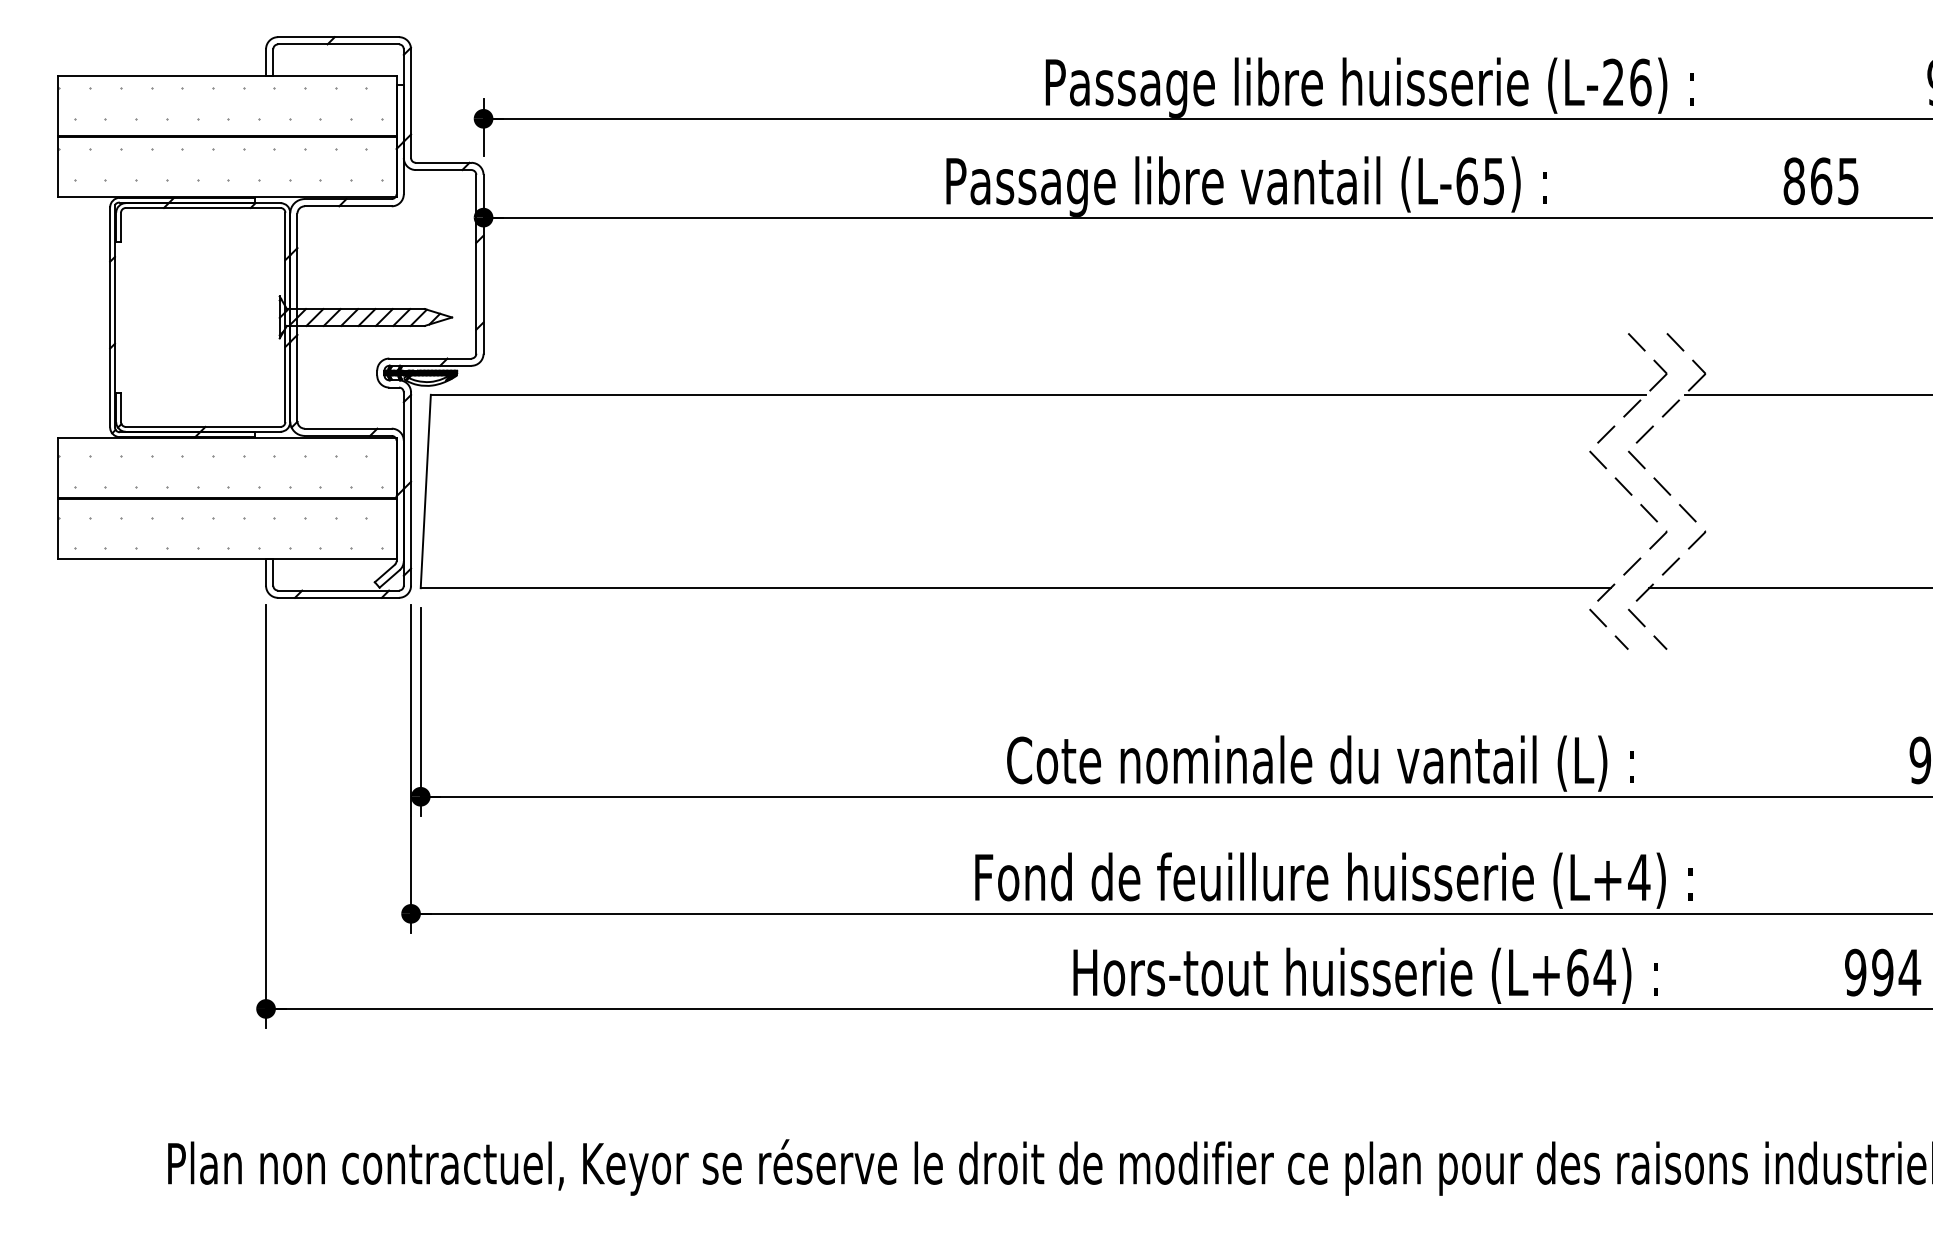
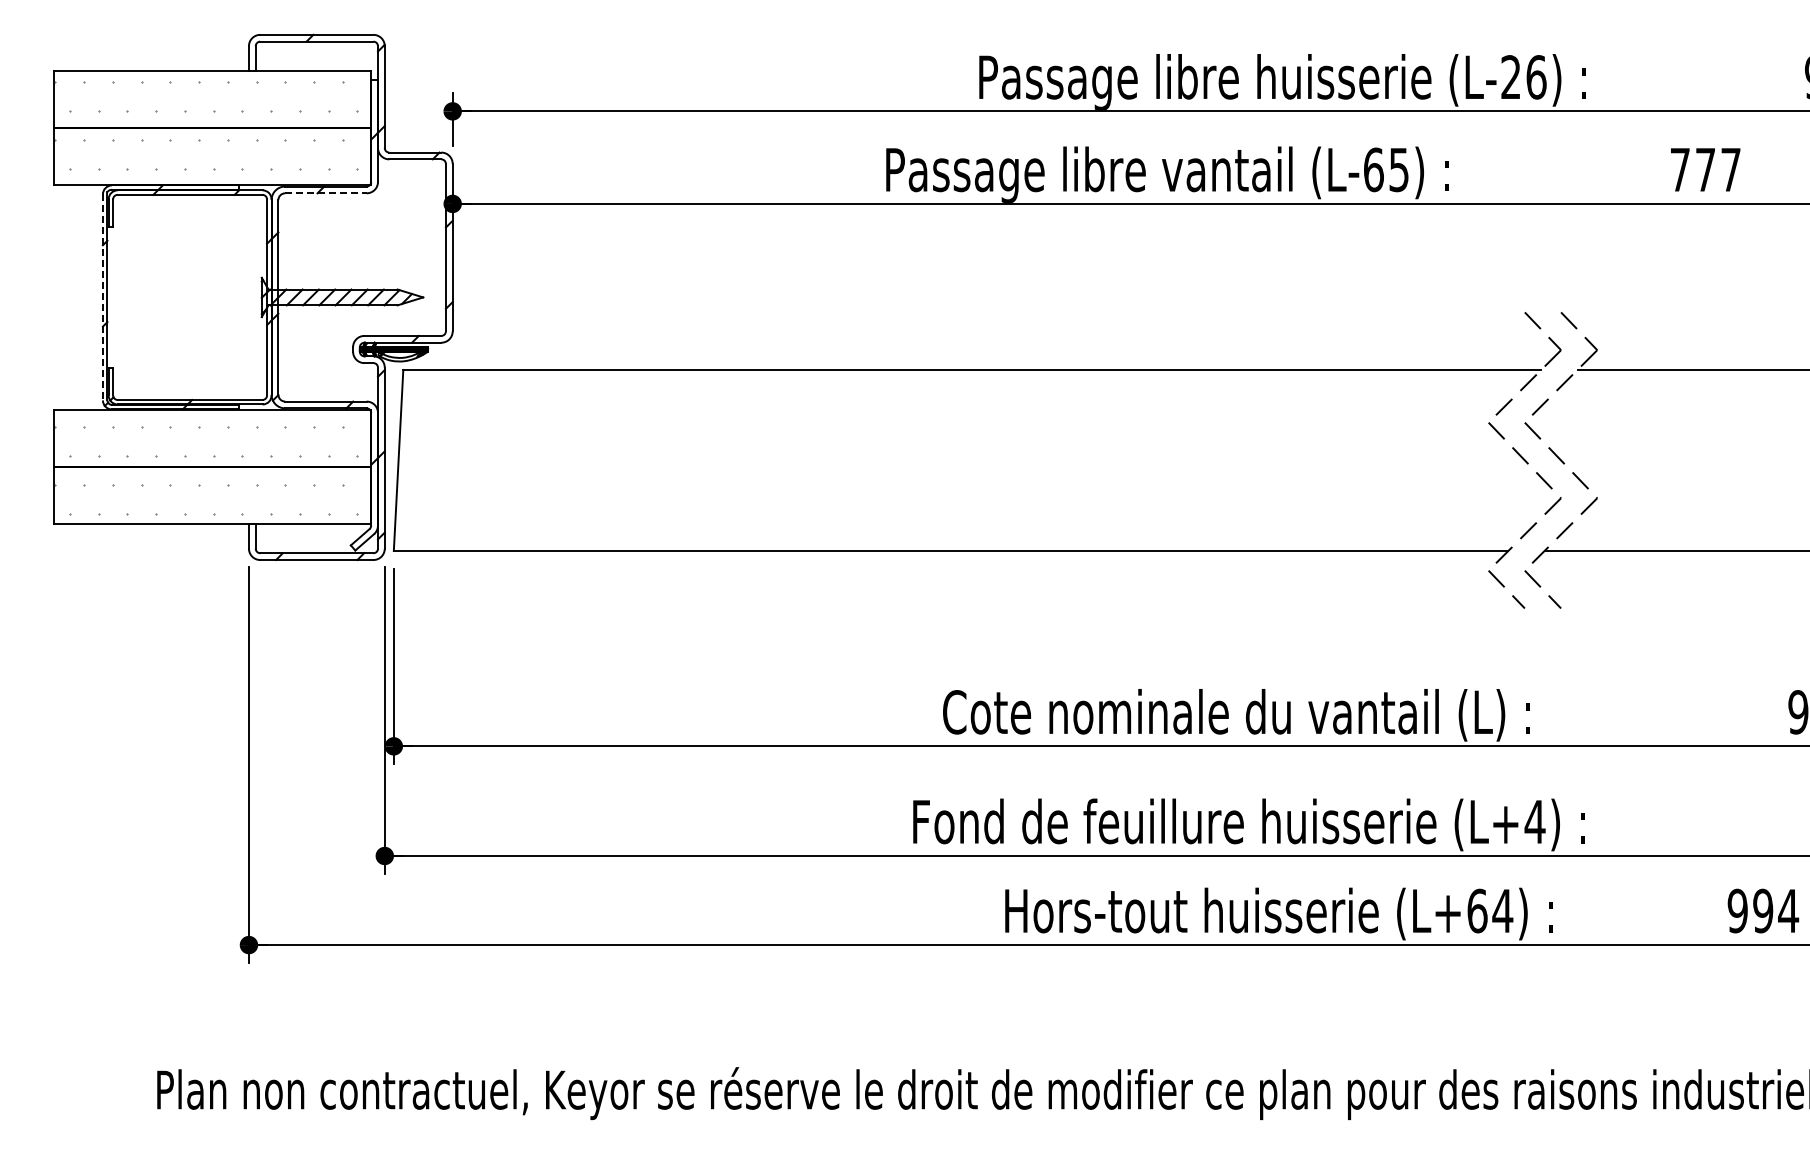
text: (1821, 180) -> (1705, 169), 865 -> 777
line: (347, 206) -> (325, 193), solid -> dashed
line: (109, 317) -> (102, 297), solid -> dashed

